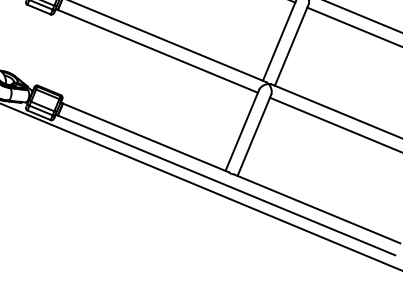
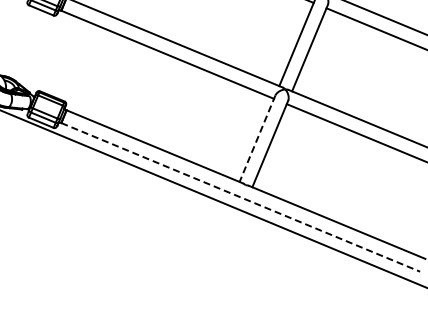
line: (242, 130) -> (257, 138), solid -> dashed
line: (227, 185) -> (241, 197), solid -> dashed

